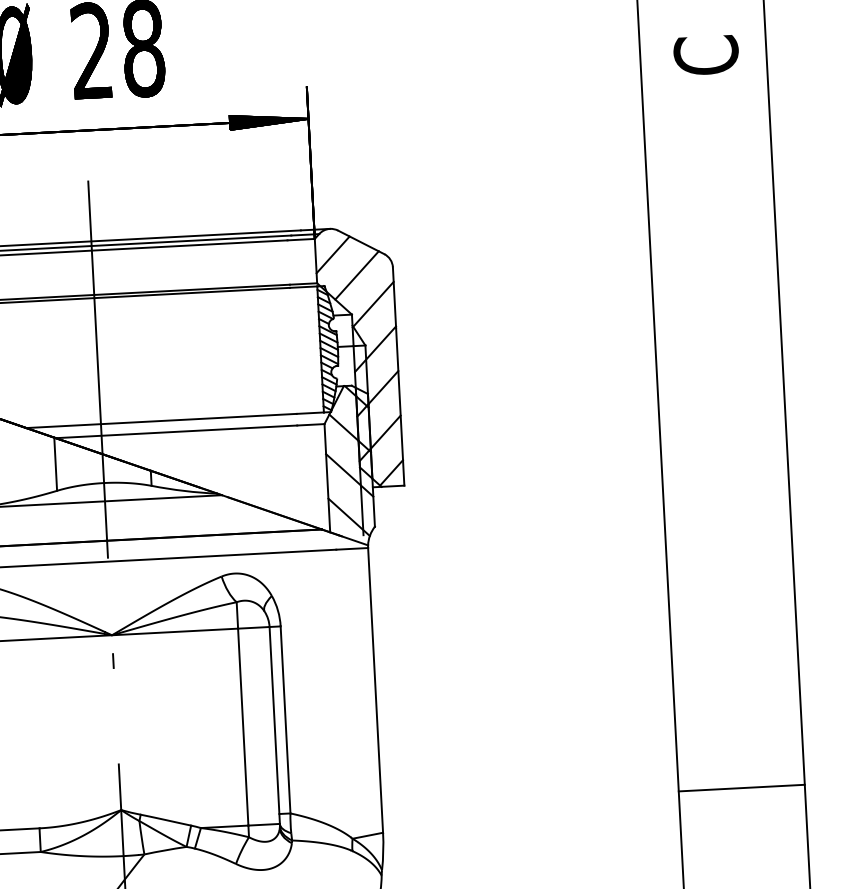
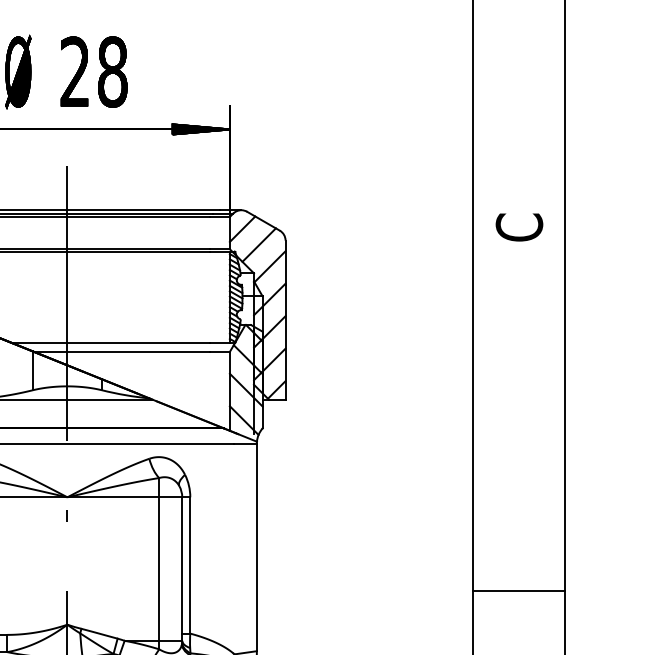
text: (706, 55) -> (519, 227), moved
line: (742, 788) -> (519, 591), moved

